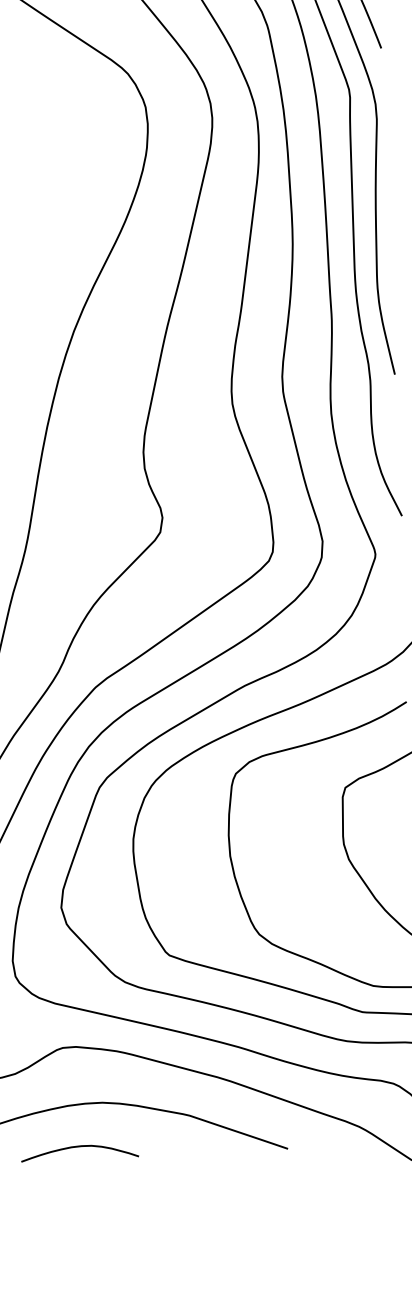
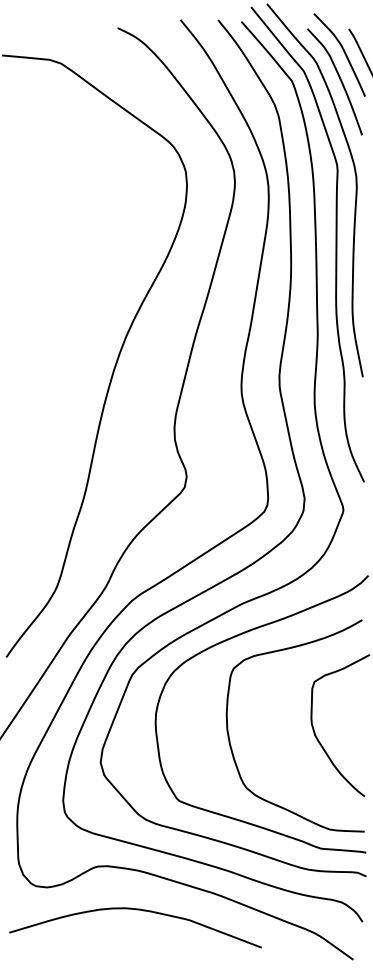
curve: (79, 1147) -> (107, 940), removed

